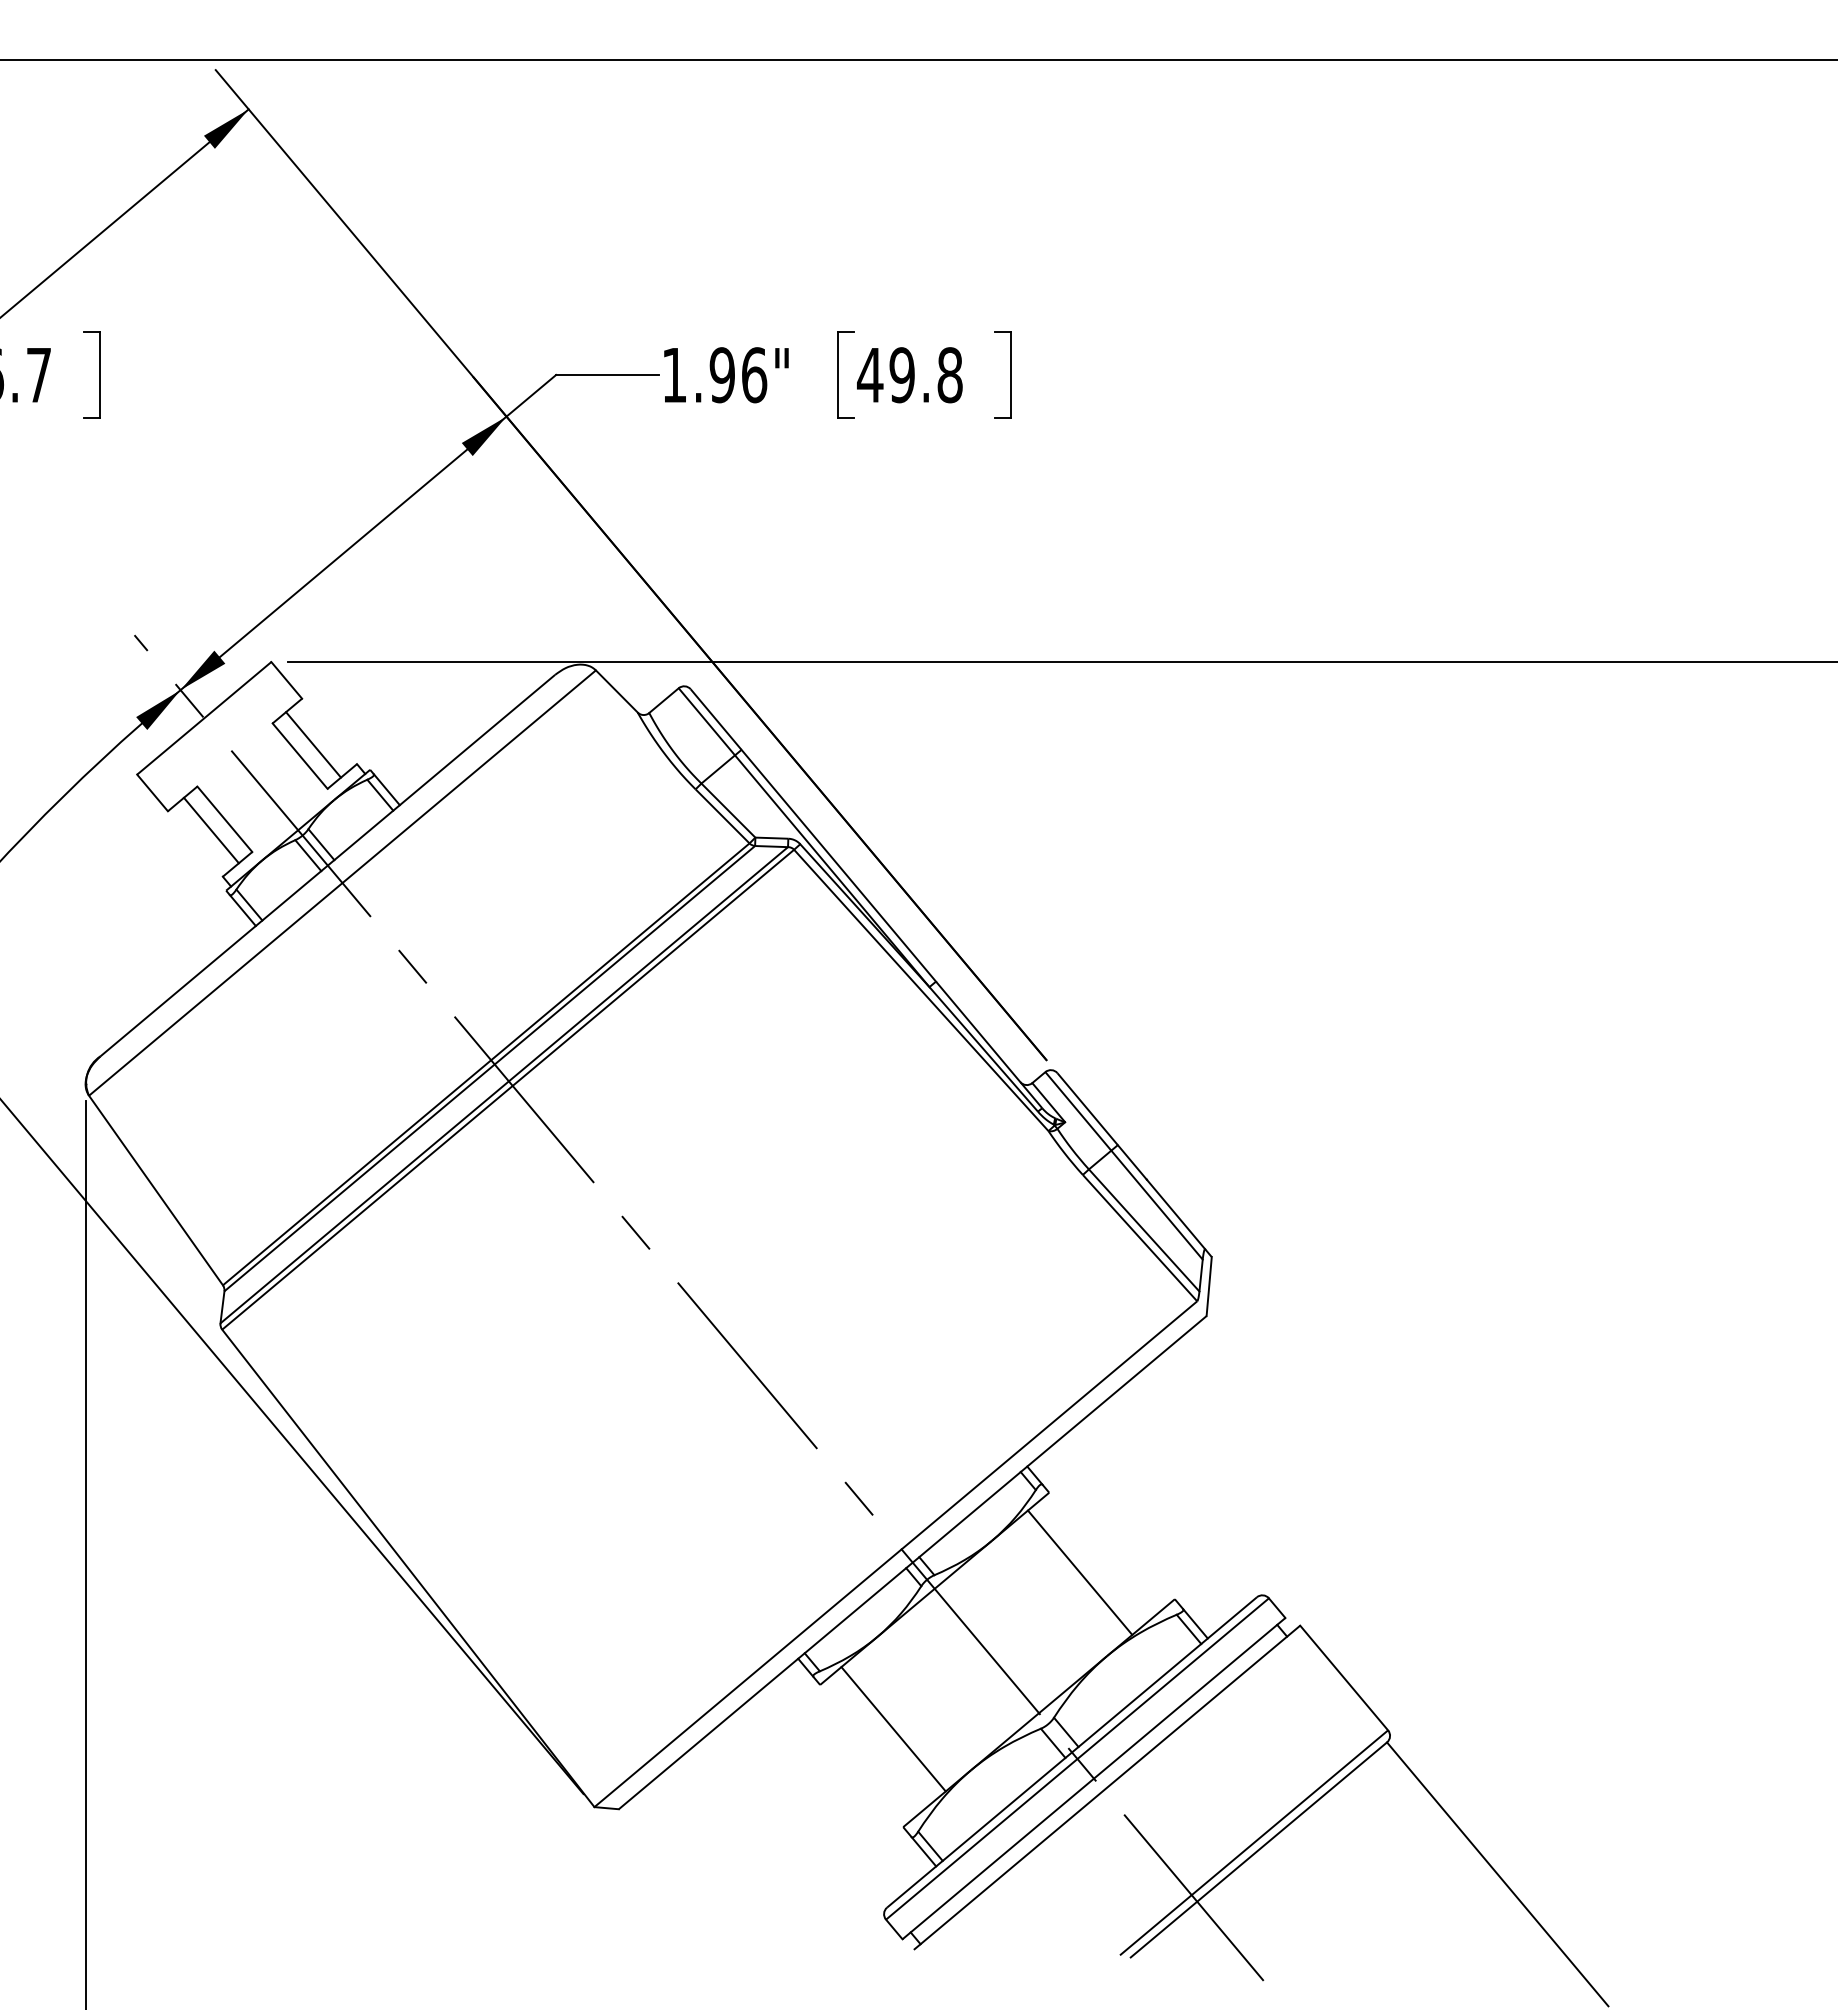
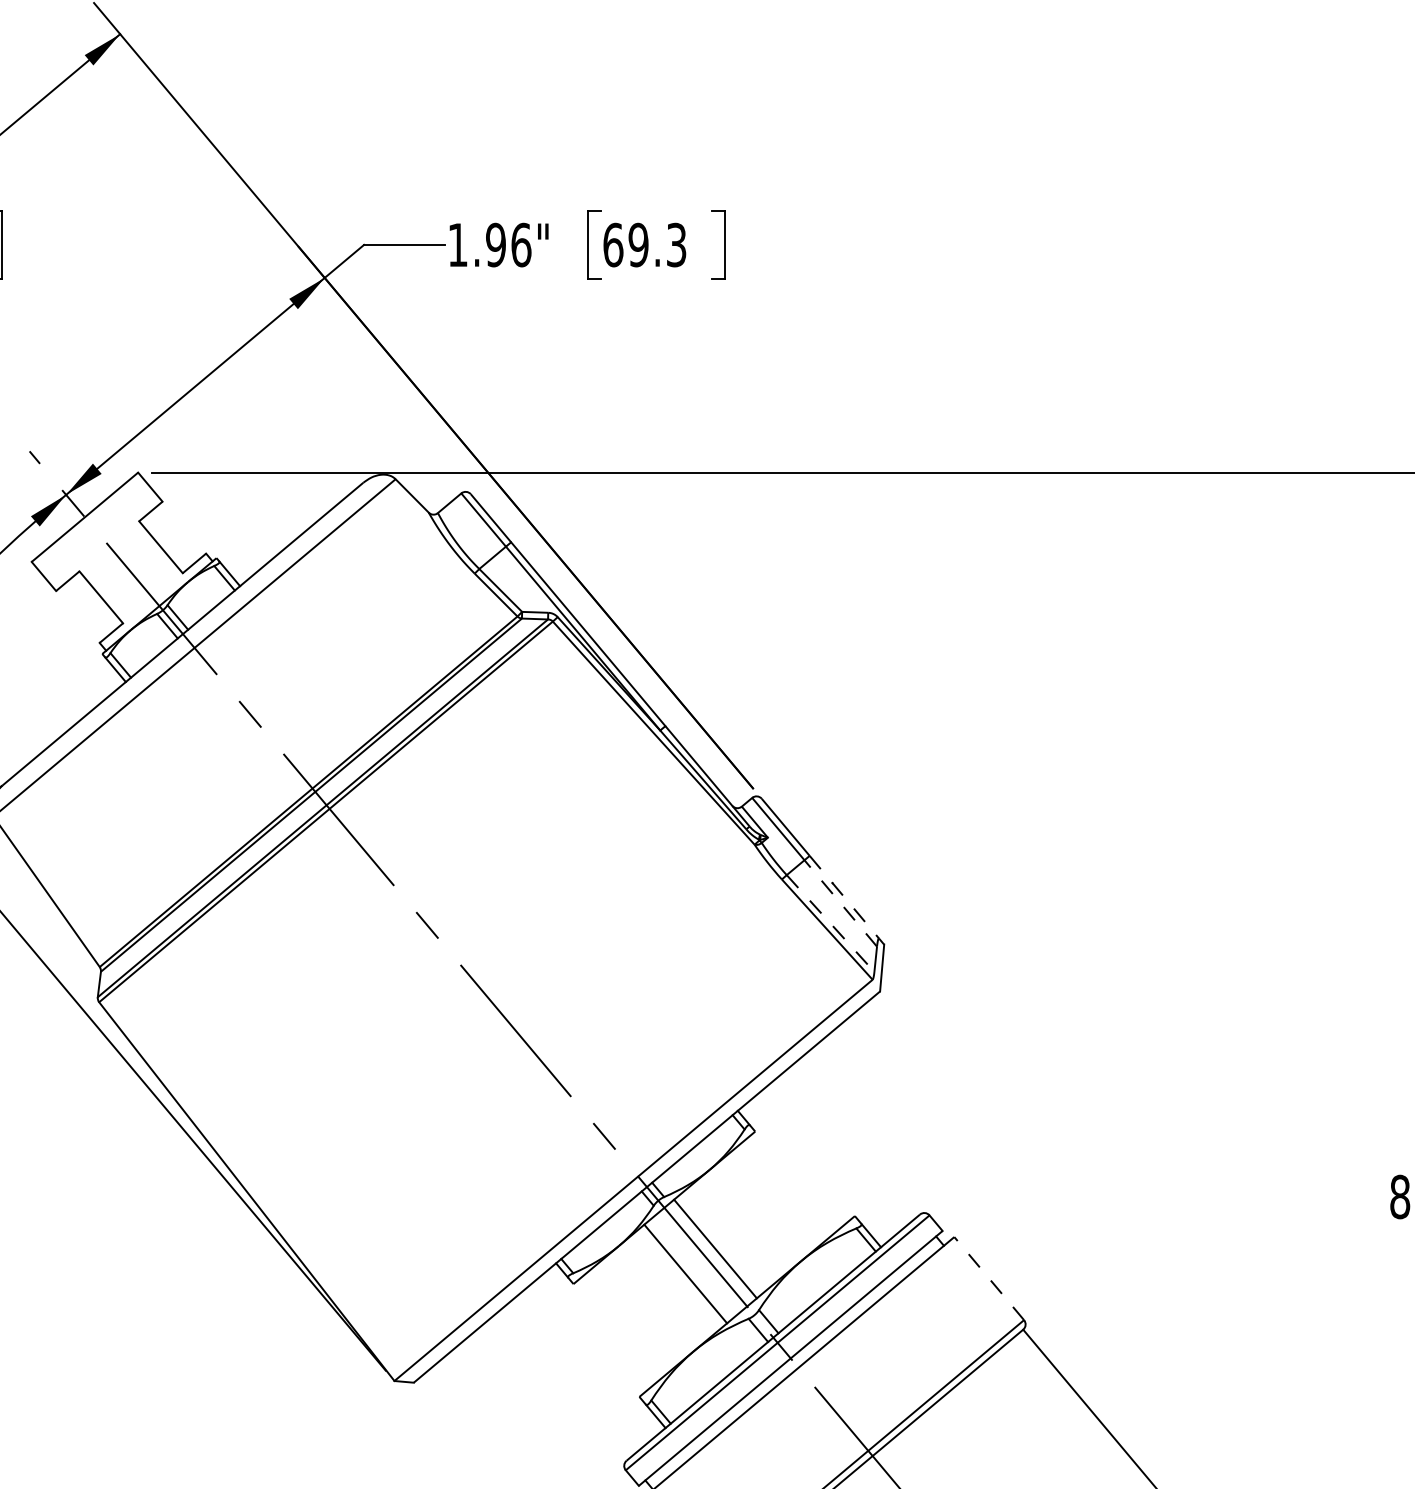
text: (909, 375) -> (644, 245), 49.8 -> 69.3
line: (313, 744) -> (171, 538), removed
line: (210, 830) -> (89, 606), removed
line: (1161, 1197) -> (844, 897), solid -> dashed
line: (1156, 1204) -> (840, 902), solid -> dashed
line: (1144, 1230) -> (830, 923), solid -> dashed
line: (1079, 1572) -> (715, 1248), moved
line: (1343, 1677) -> (988, 1278), solid -> dashed
line: (893, 1729) -> (685, 1274), moved

